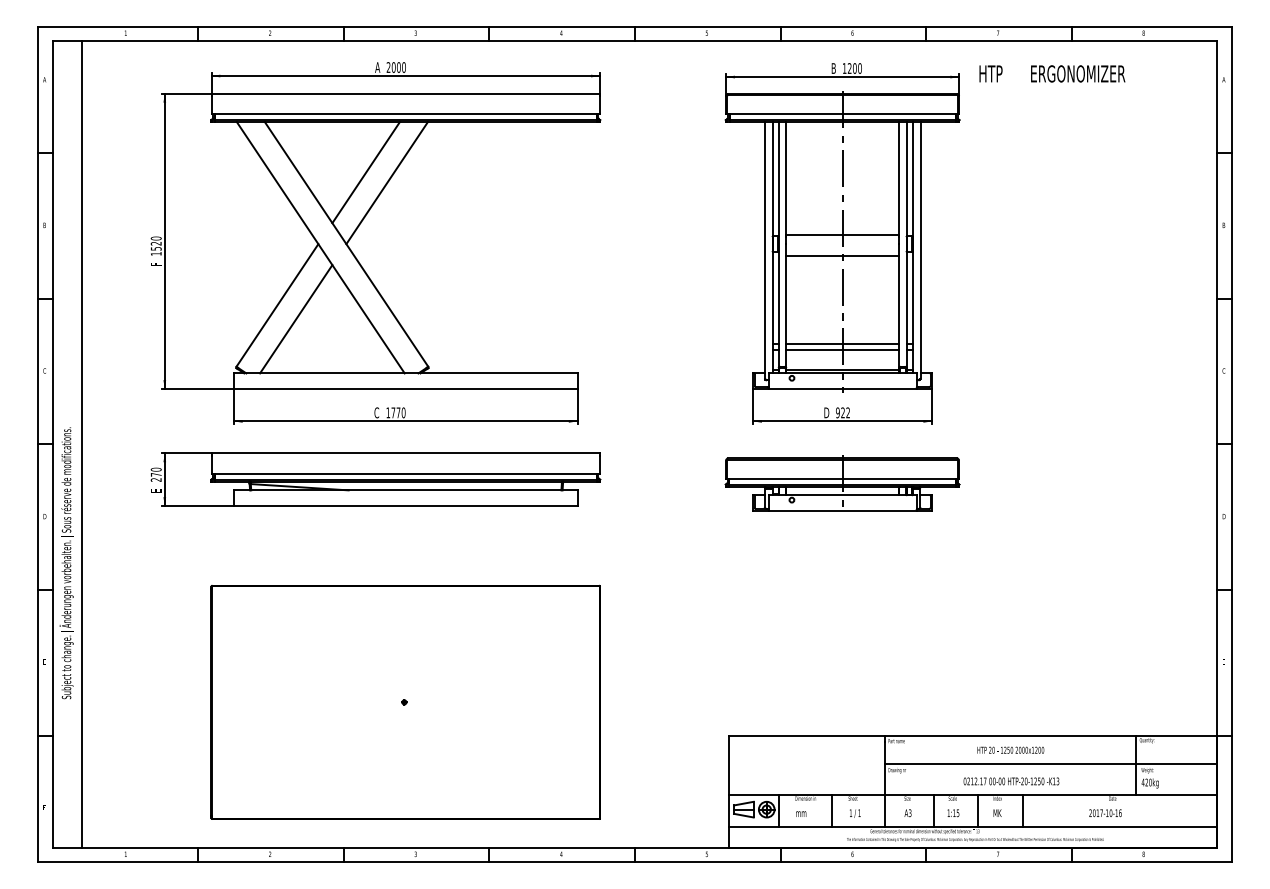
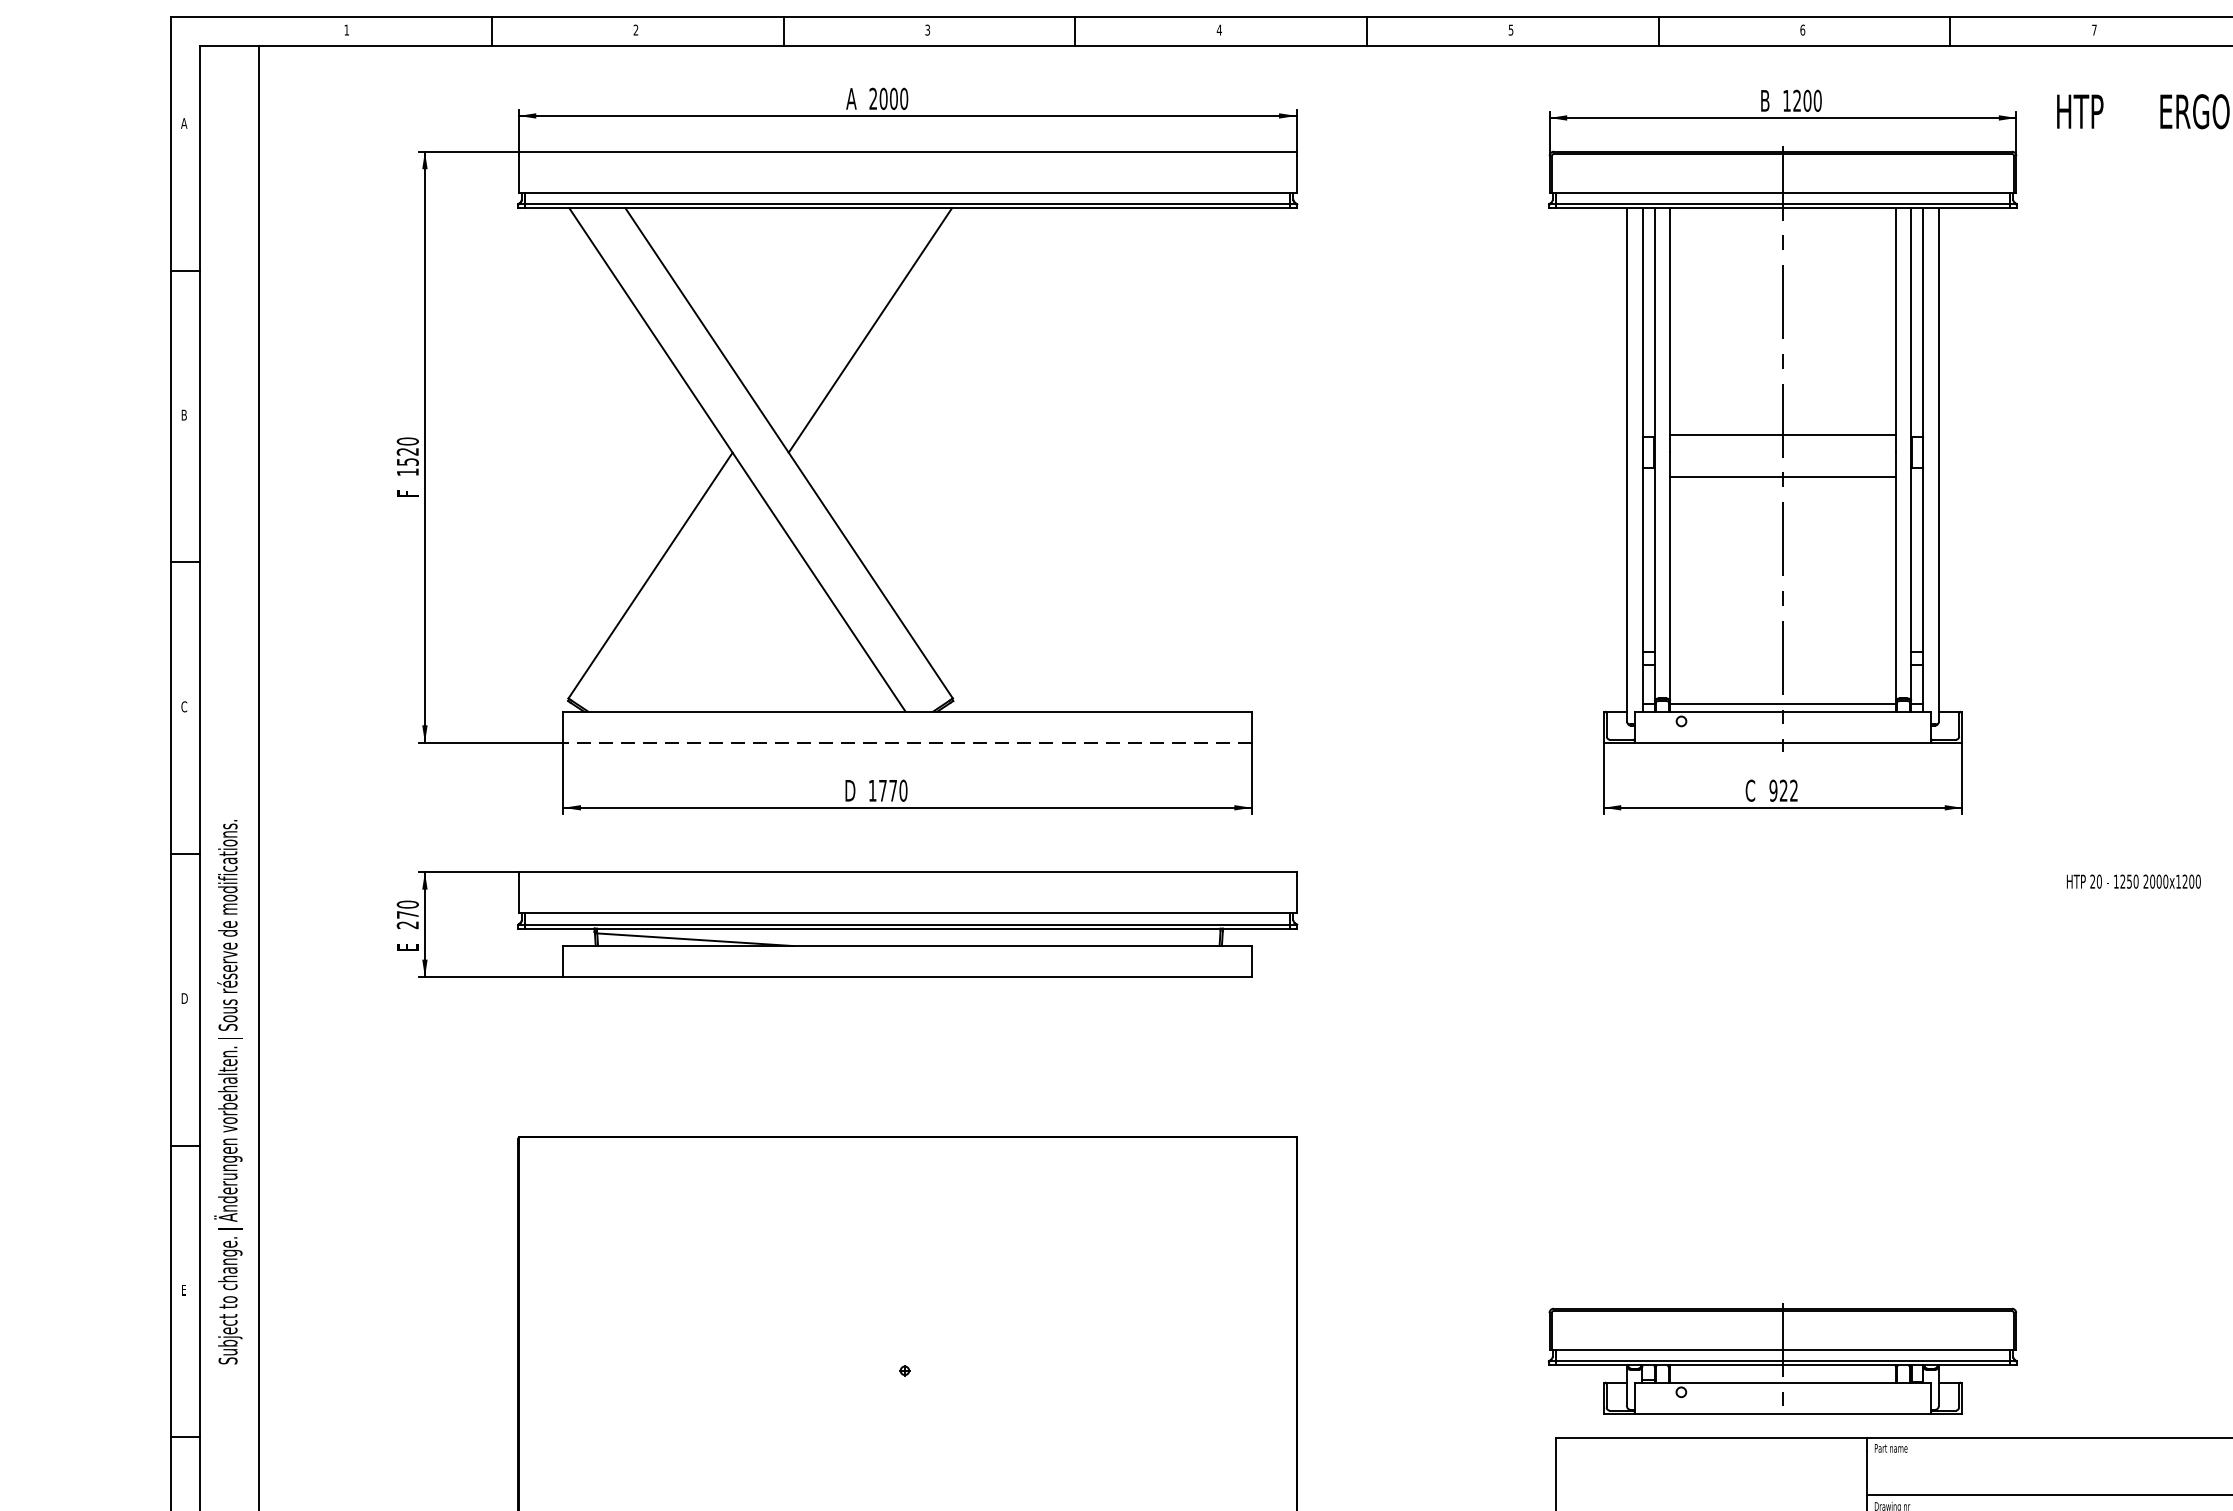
line: (365, 172) -> (827, 309), removed
line: (296, 319) -> (688, 603), removed
line: (842, 343) -> (1782, 651), removed
line: (842, 350) -> (1782, 665), removed
line: (405, 388) -> (907, 741), solid -> dashed
text: (376, 412) -> (849, 790), C -> D
text: (826, 412) -> (1750, 790), D -> C
part: (842, 483) -> (1782, 1359), moved
text: (1010, 749) -> (2133, 880), moved

